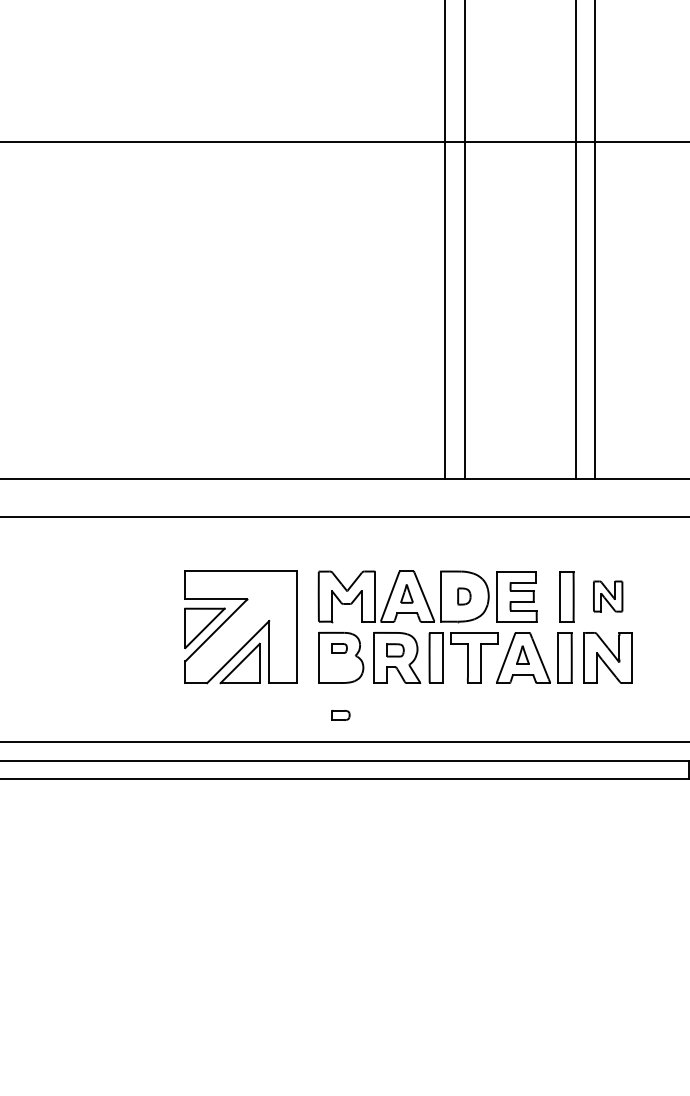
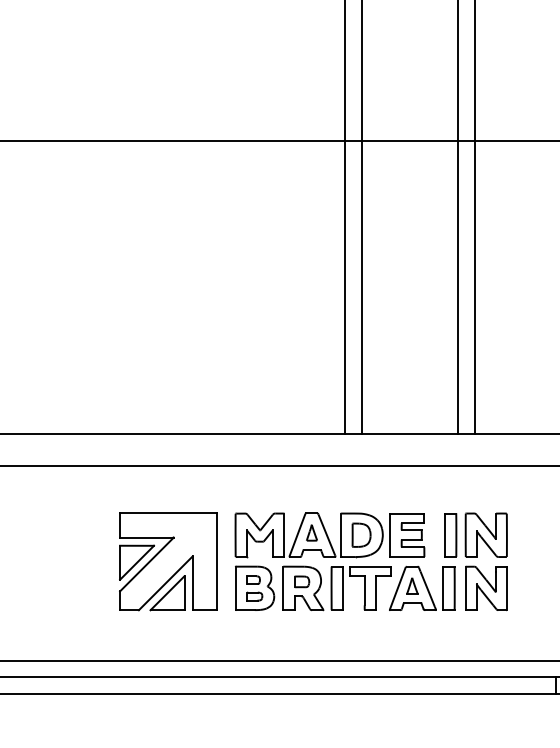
part: (464, 596) -> (361, 535), size x1.67
part: (607, 596) -> (485, 535), size x1.67
part: (340, 715) -> (254, 596), moved

